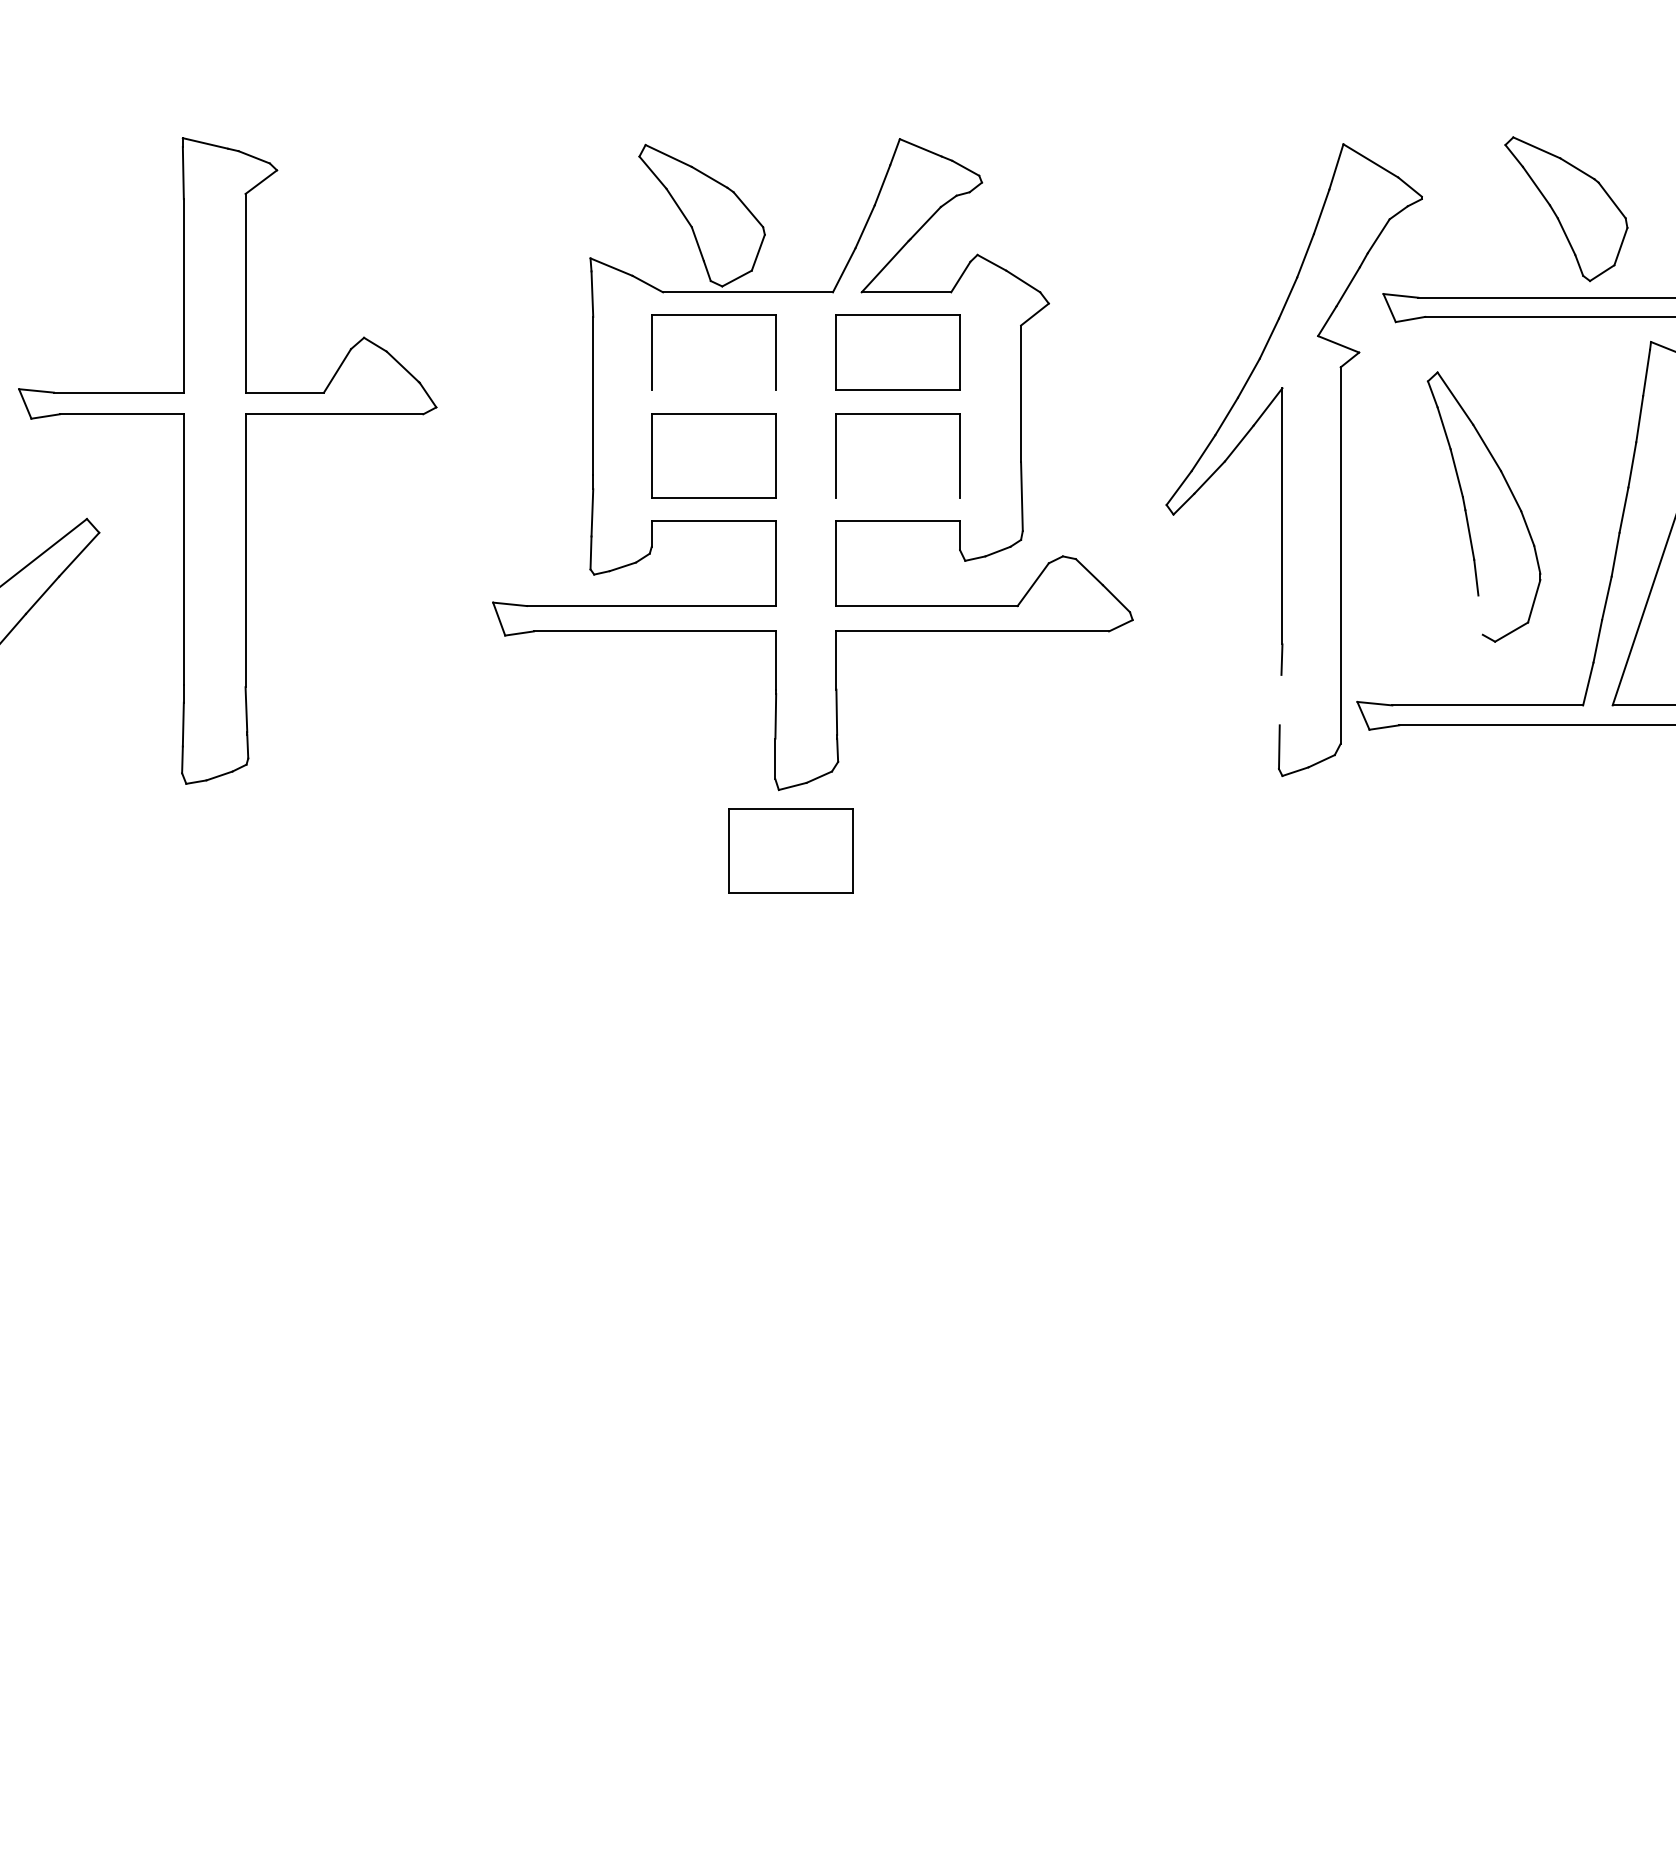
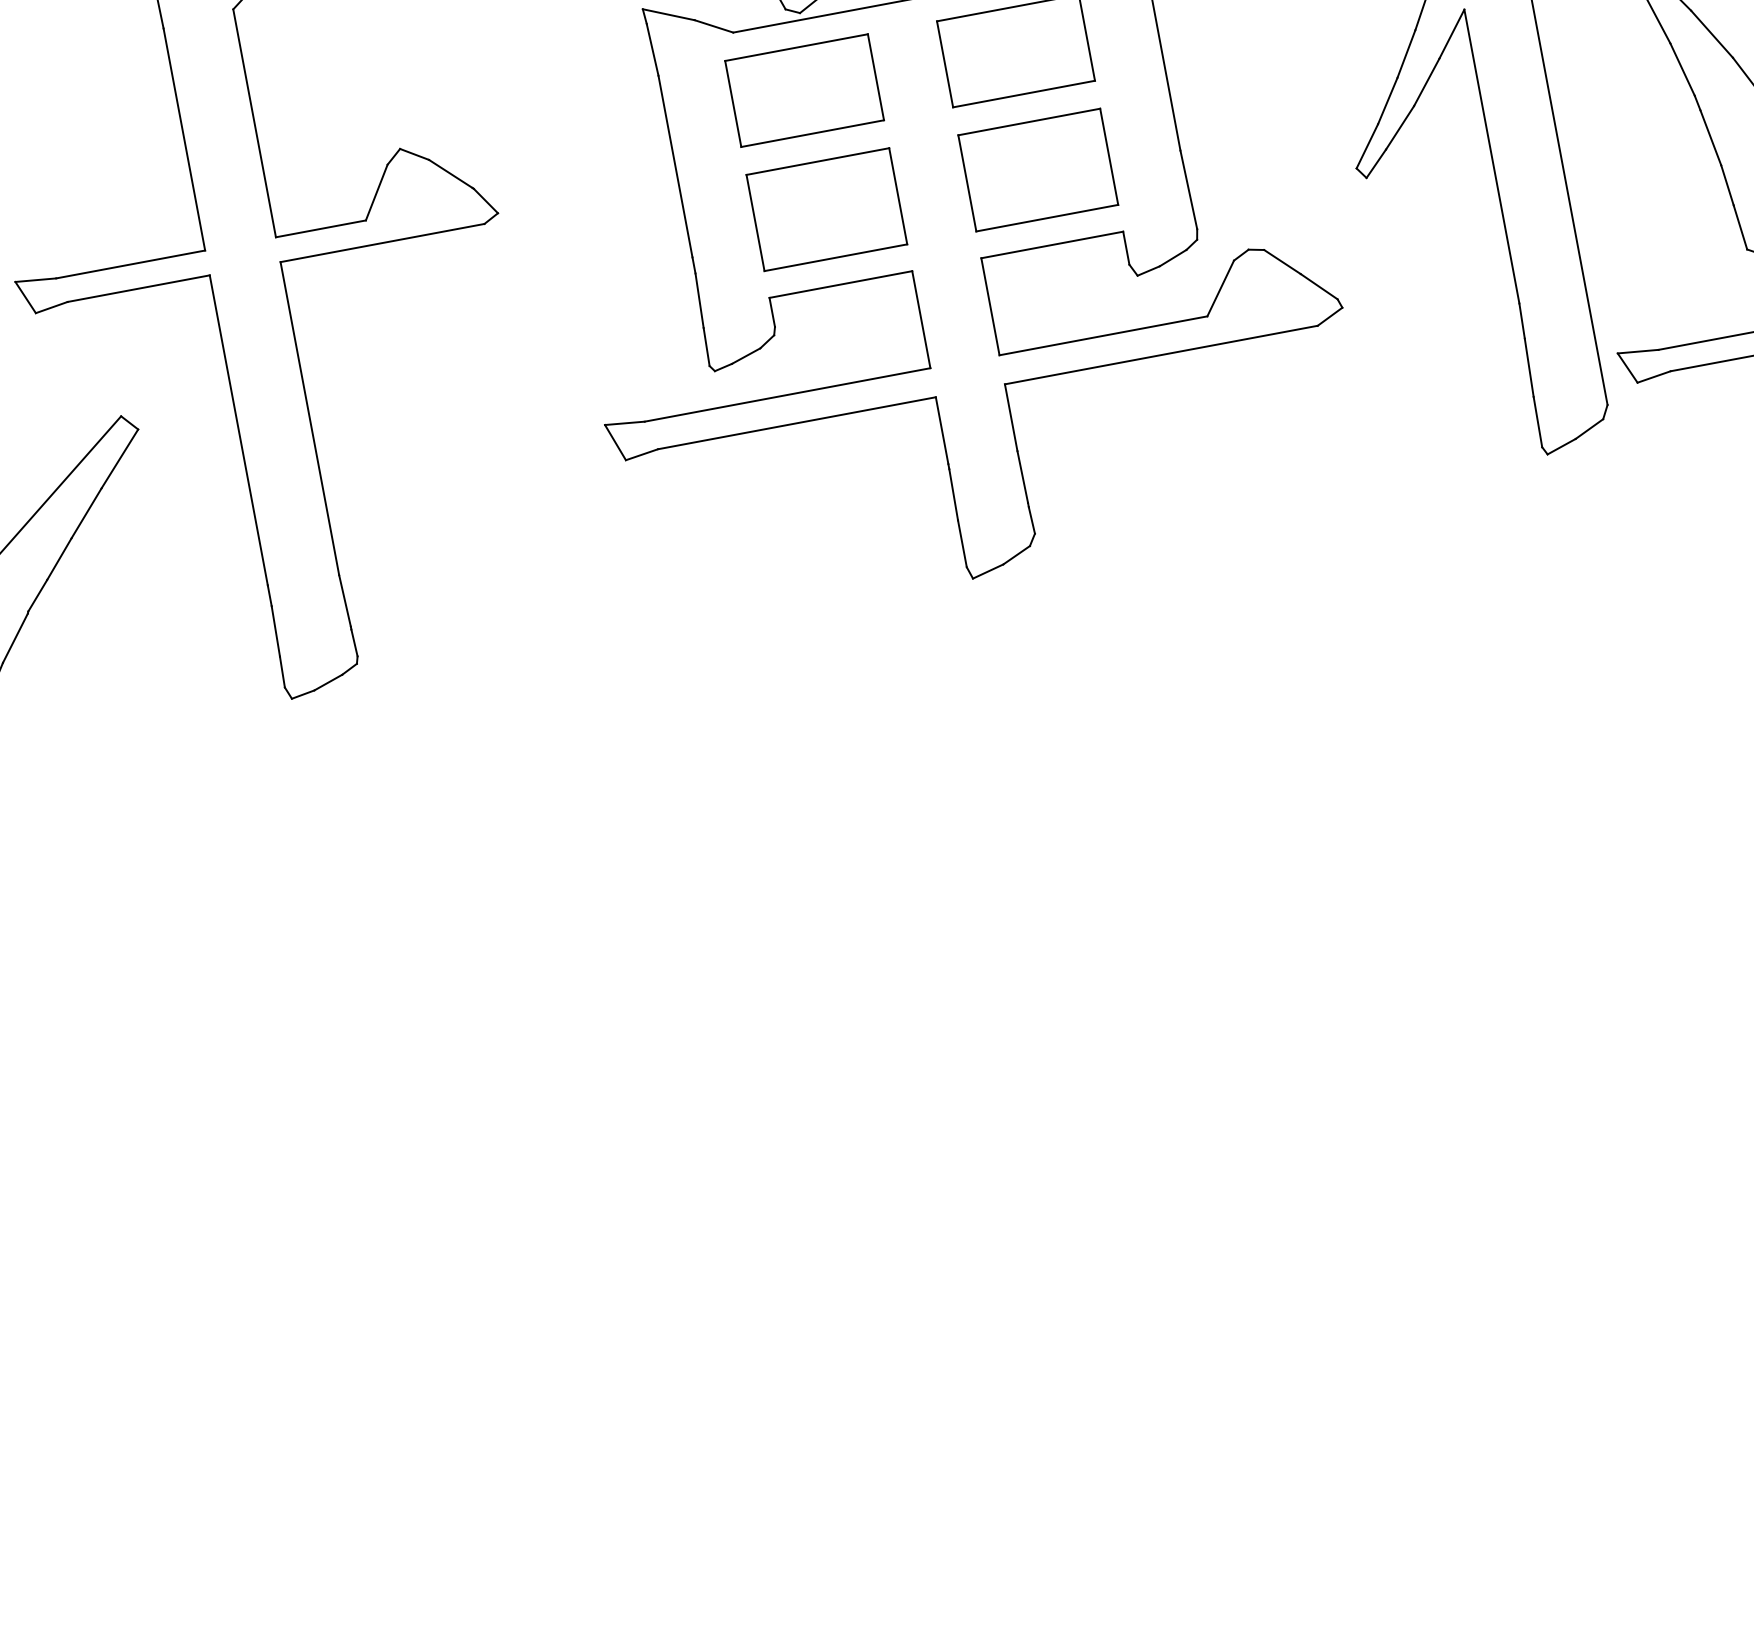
line: (713, 389) -> (812, 133), added
line: (898, 498) -> (1047, 218), added
line: (1480, 614) -> (1740, 226), added
line: (1280, 699) -> (1528, 367), added
part: (790, 850) -> (999, 645), removed

